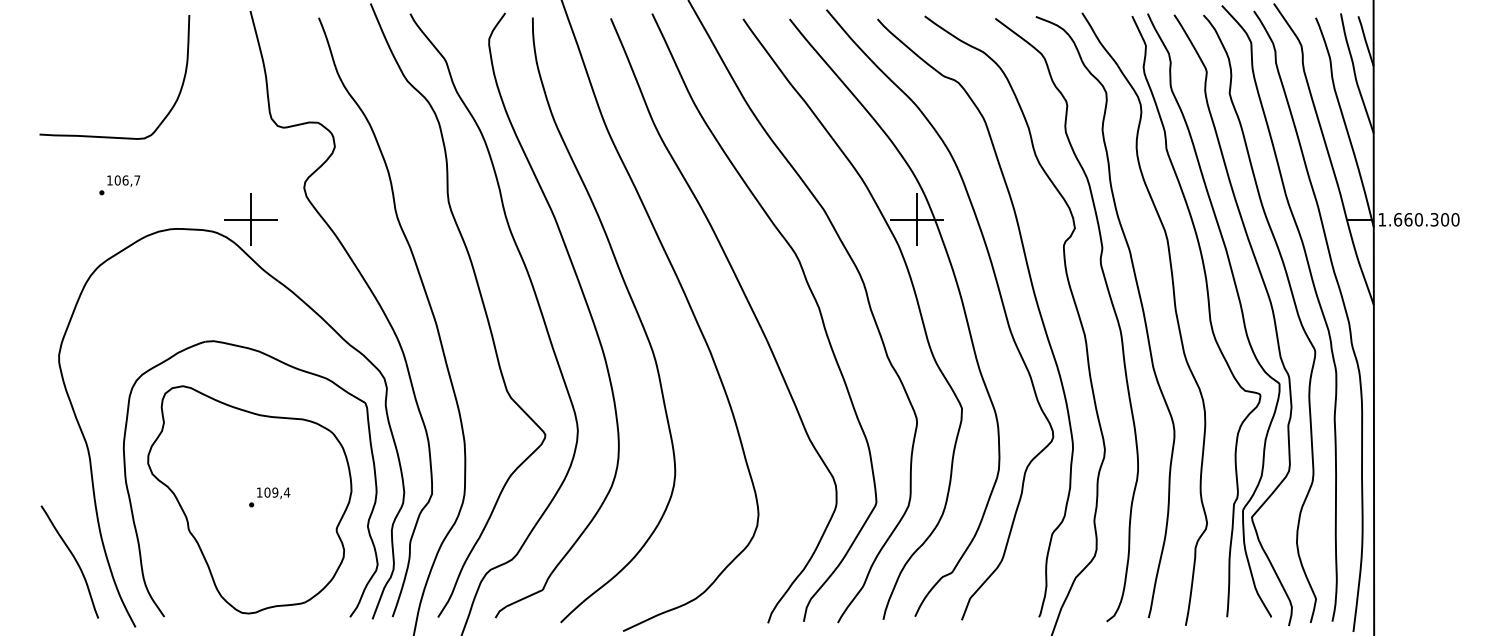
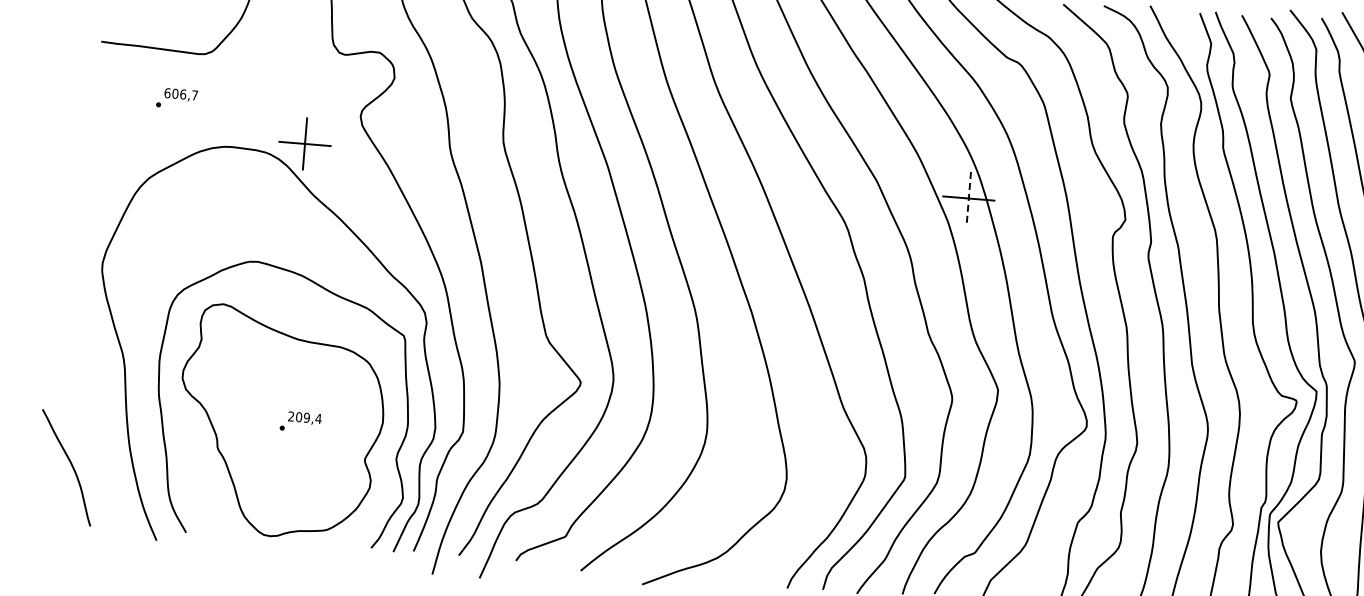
text: (109, 180) -> (167, 93), 106,7 -> 606,7
line: (917, 219) -> (969, 198), solid -> dashed
text: (259, 492) -> (291, 416), 109,4 -> 209,4
curve: (73, 558) -> (70, 464), moved

